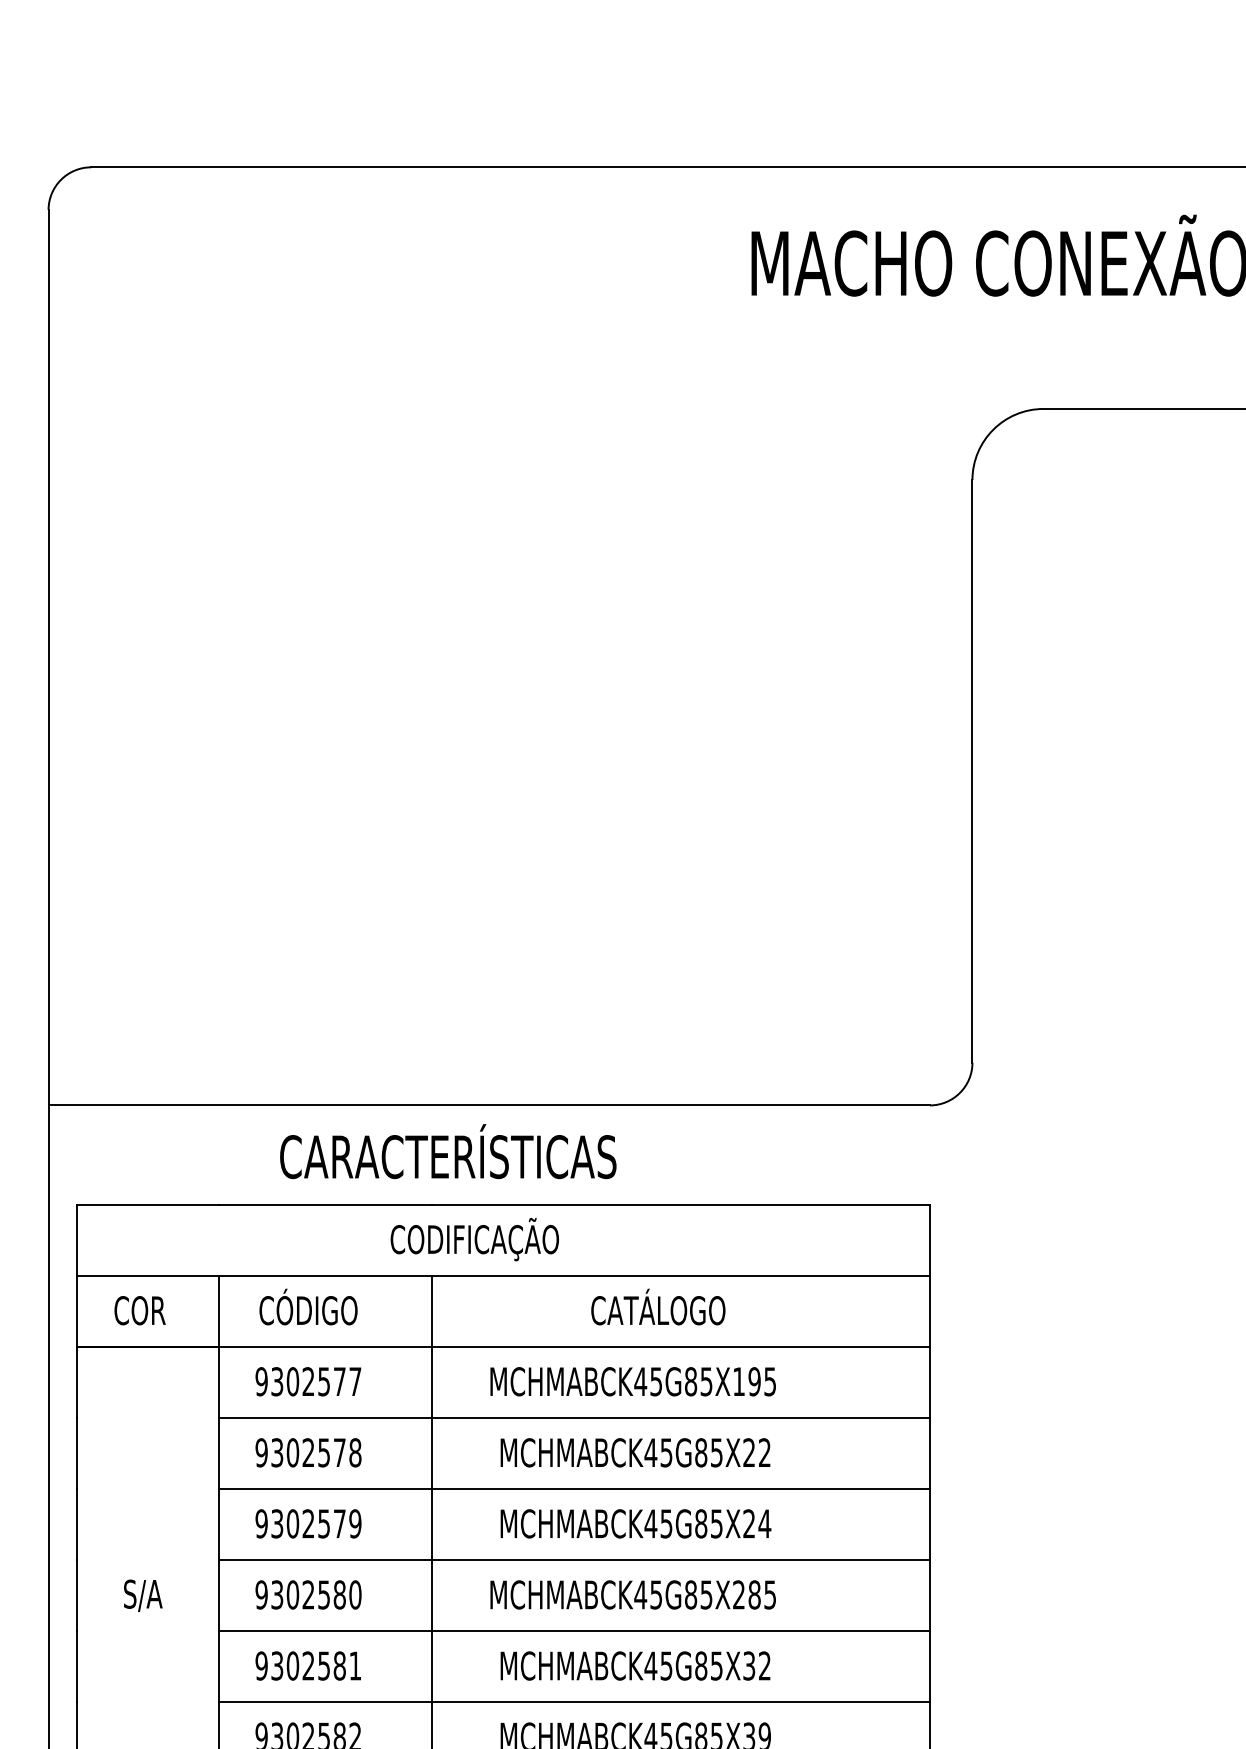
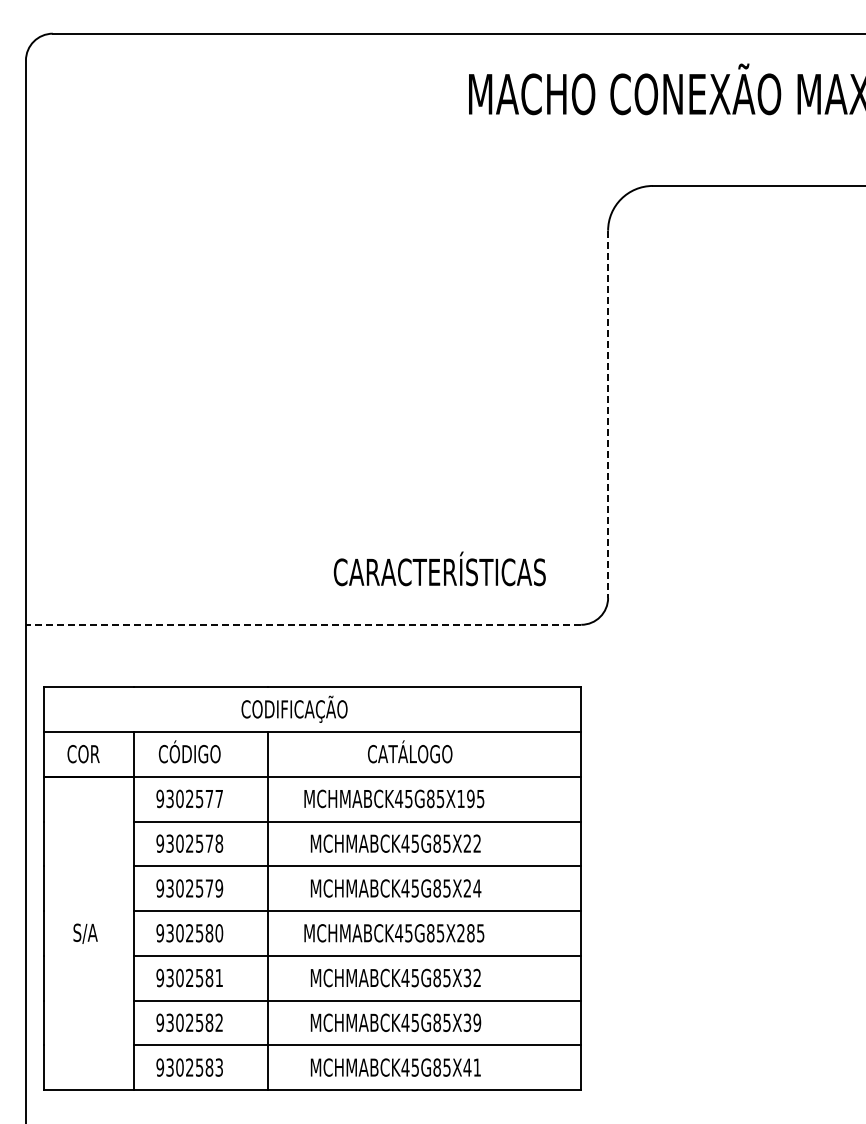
line: (973, 771) -> (608, 414), solid -> dashed
line: (489, 1104) -> (303, 624), solid -> dashed
text: (447, 1150) -> (439, 568), moved

